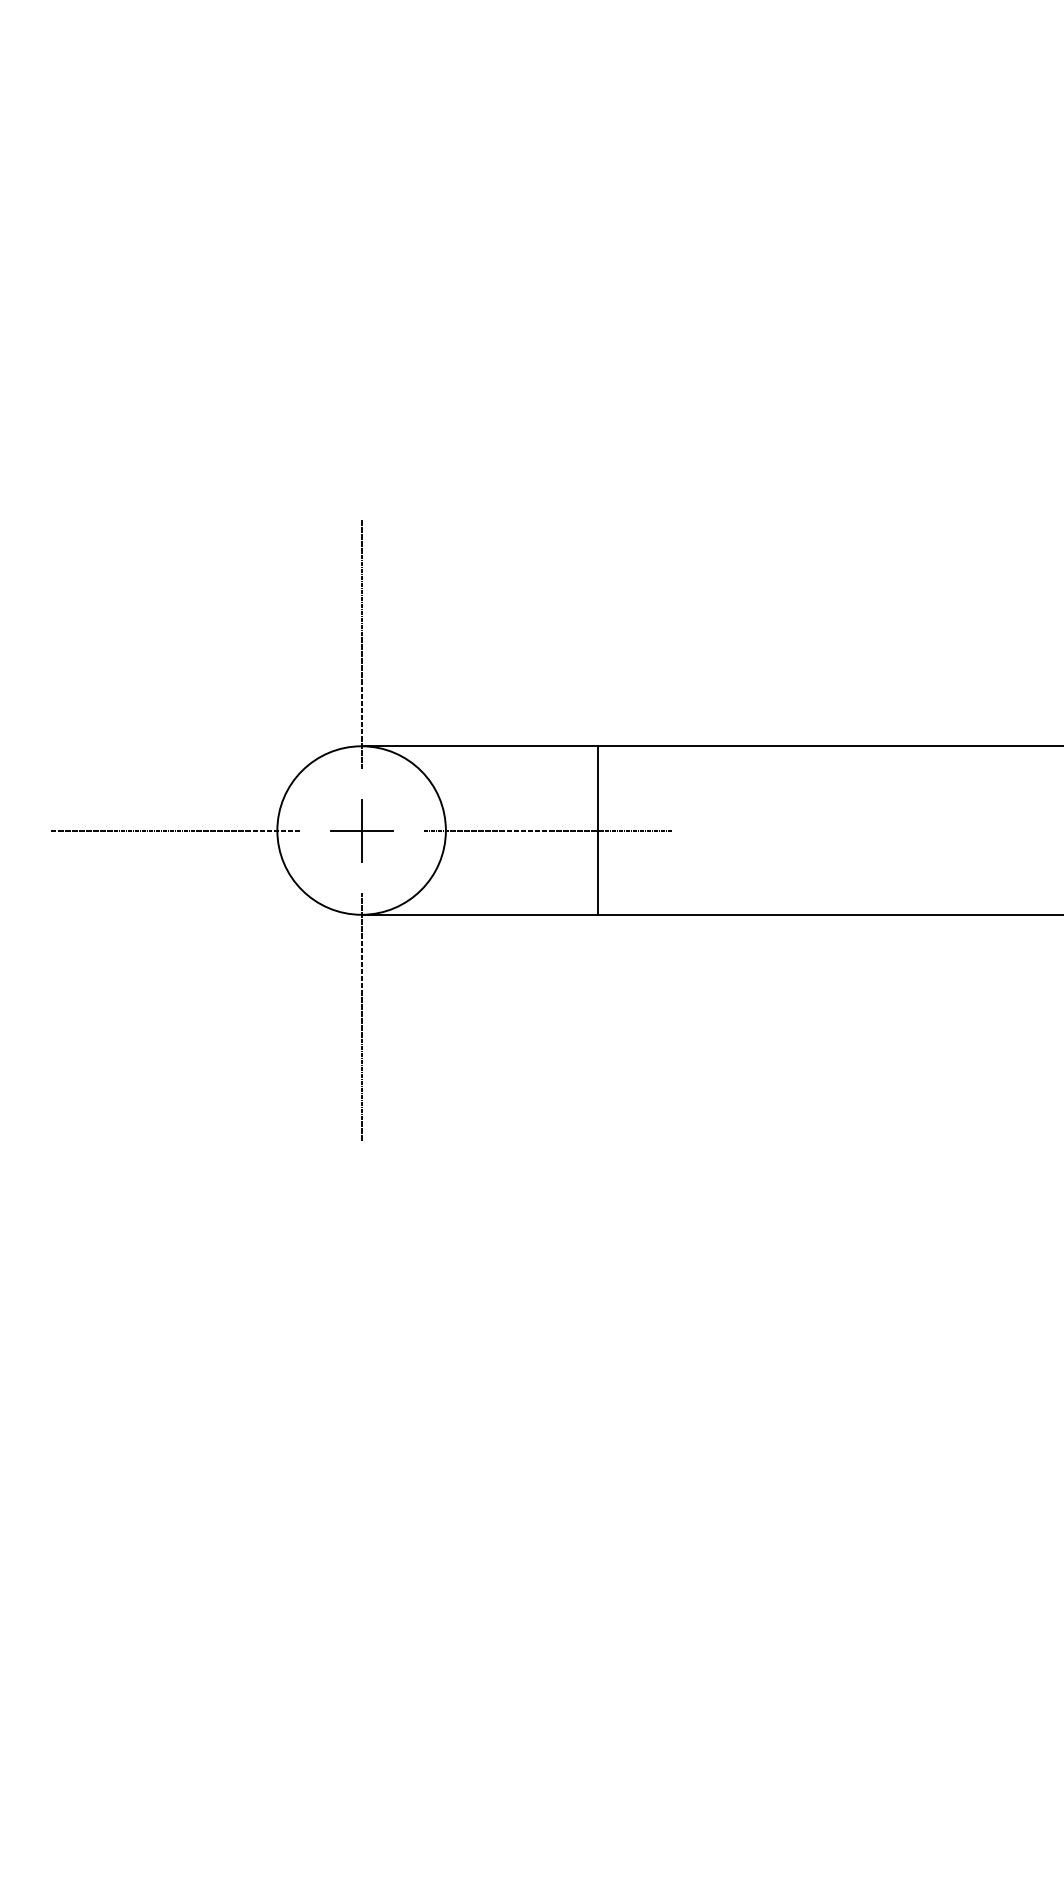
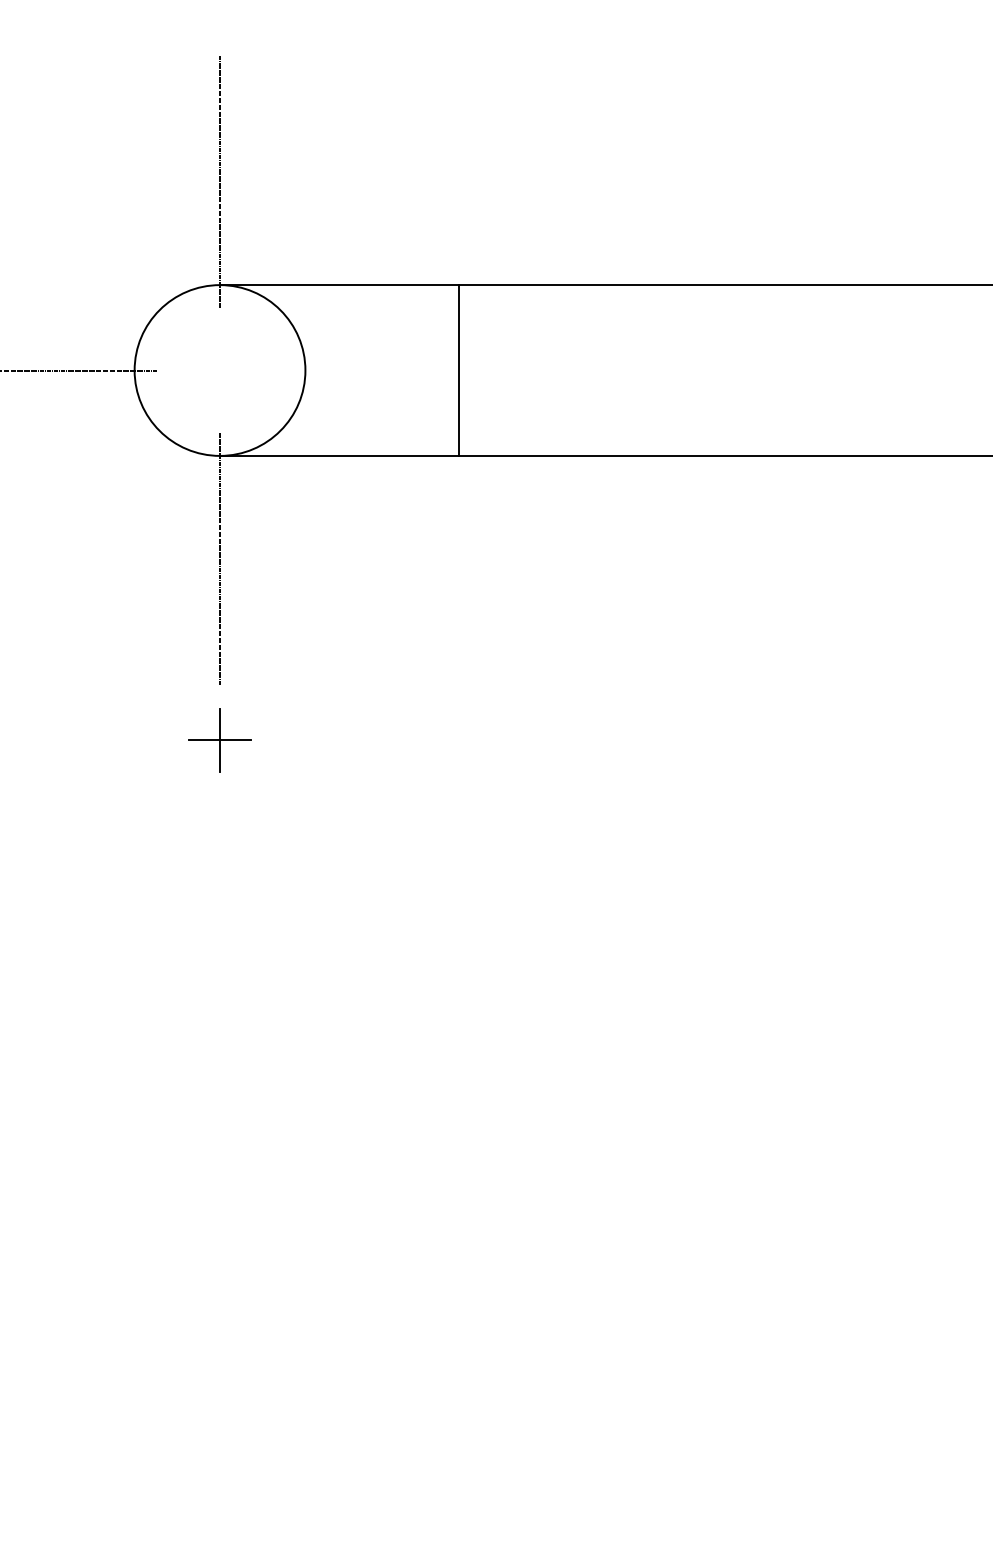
part: (361, 830) -> (219, 740), moved
line: (547, 830) -> (408, 370), removed

